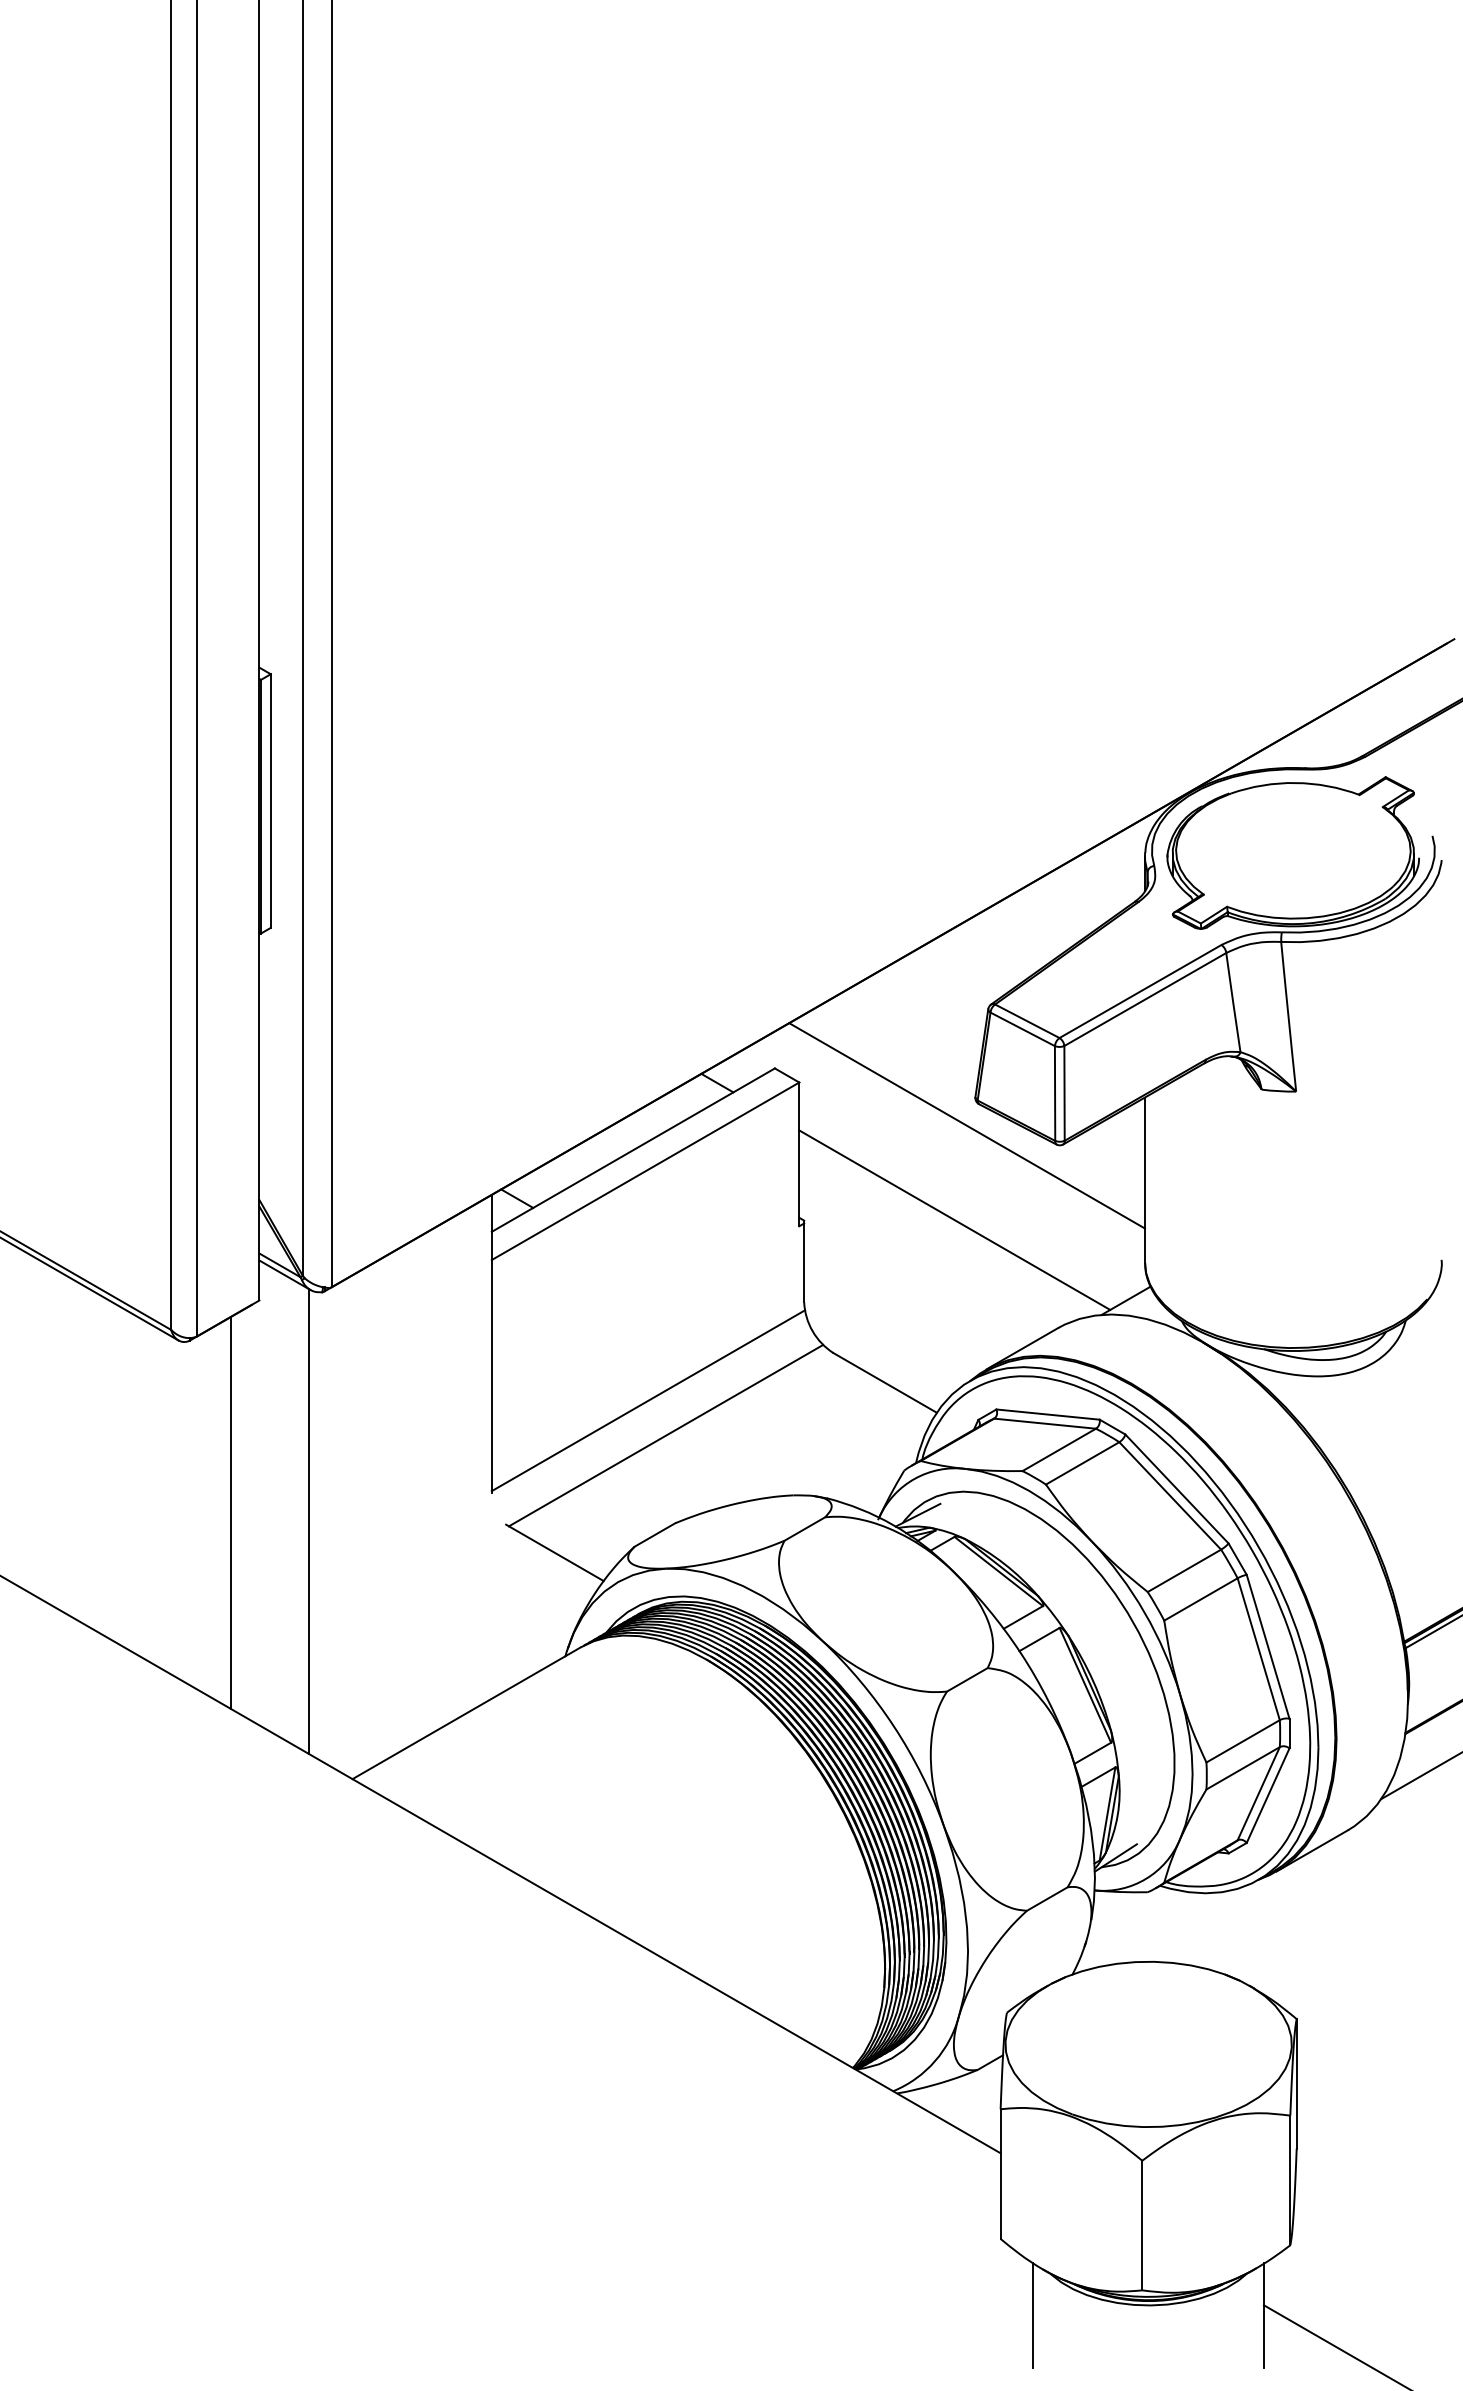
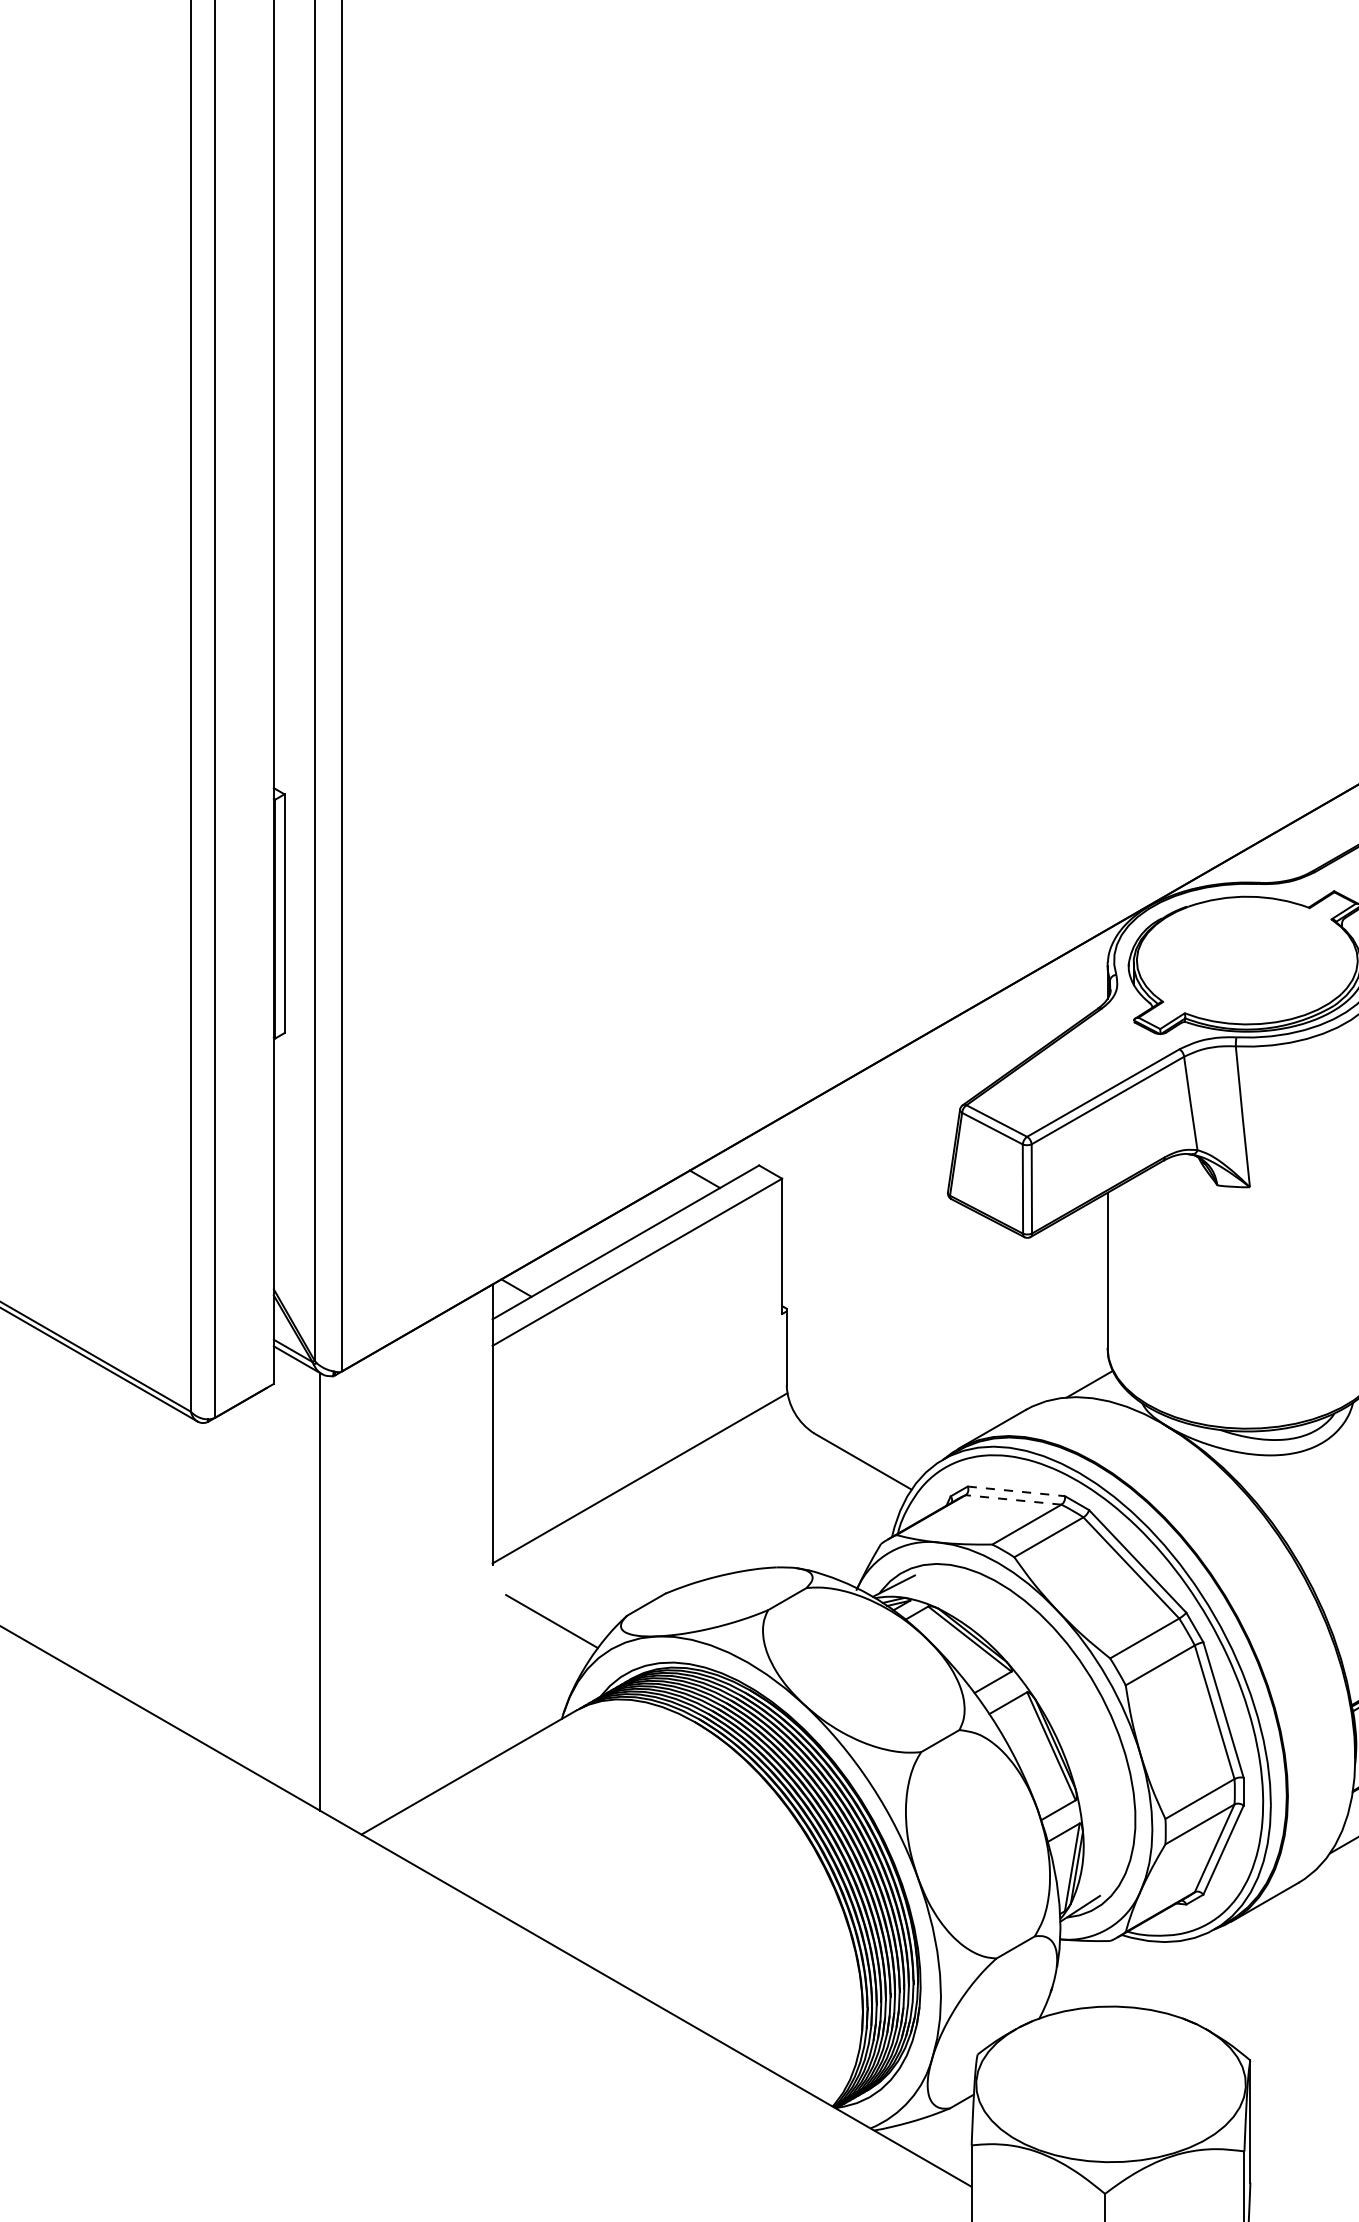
line: (966, 1125) -> (939, 1219), removed
line: (954, 1219) -> (928, 1307), removed
line: (1048, 1414) -> (1016, 1491), solid -> dashed
line: (1044, 1423) -> (1012, 1499), solid -> dashed
line: (665, 1435) -> (656, 1511), removed
line: (230, 1512) -> (246, 1583), removed

